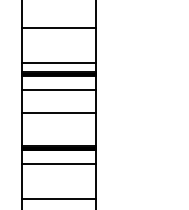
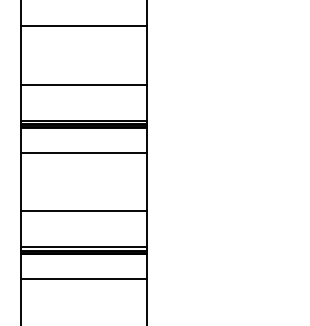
line: (58, 28) -> (83, 26), moved
line: (58, 63) -> (83, 84), moved
line: (58, 112) -> (83, 211), moved

